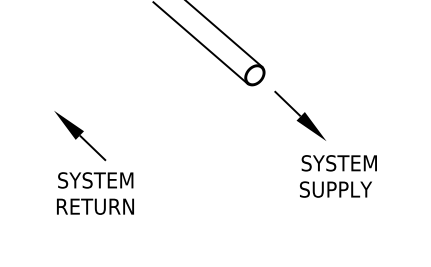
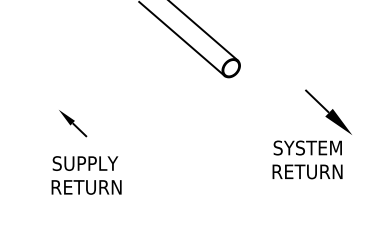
part: (299, 115) -> (327, 111), moved
part: (80, 136) -> (73, 123), size x0.6
text: (101, 180) -> (92, 163), SYSTEM -> SUPPLY
text: (338, 189) -> (307, 171), SUPPLY -> RETURN

